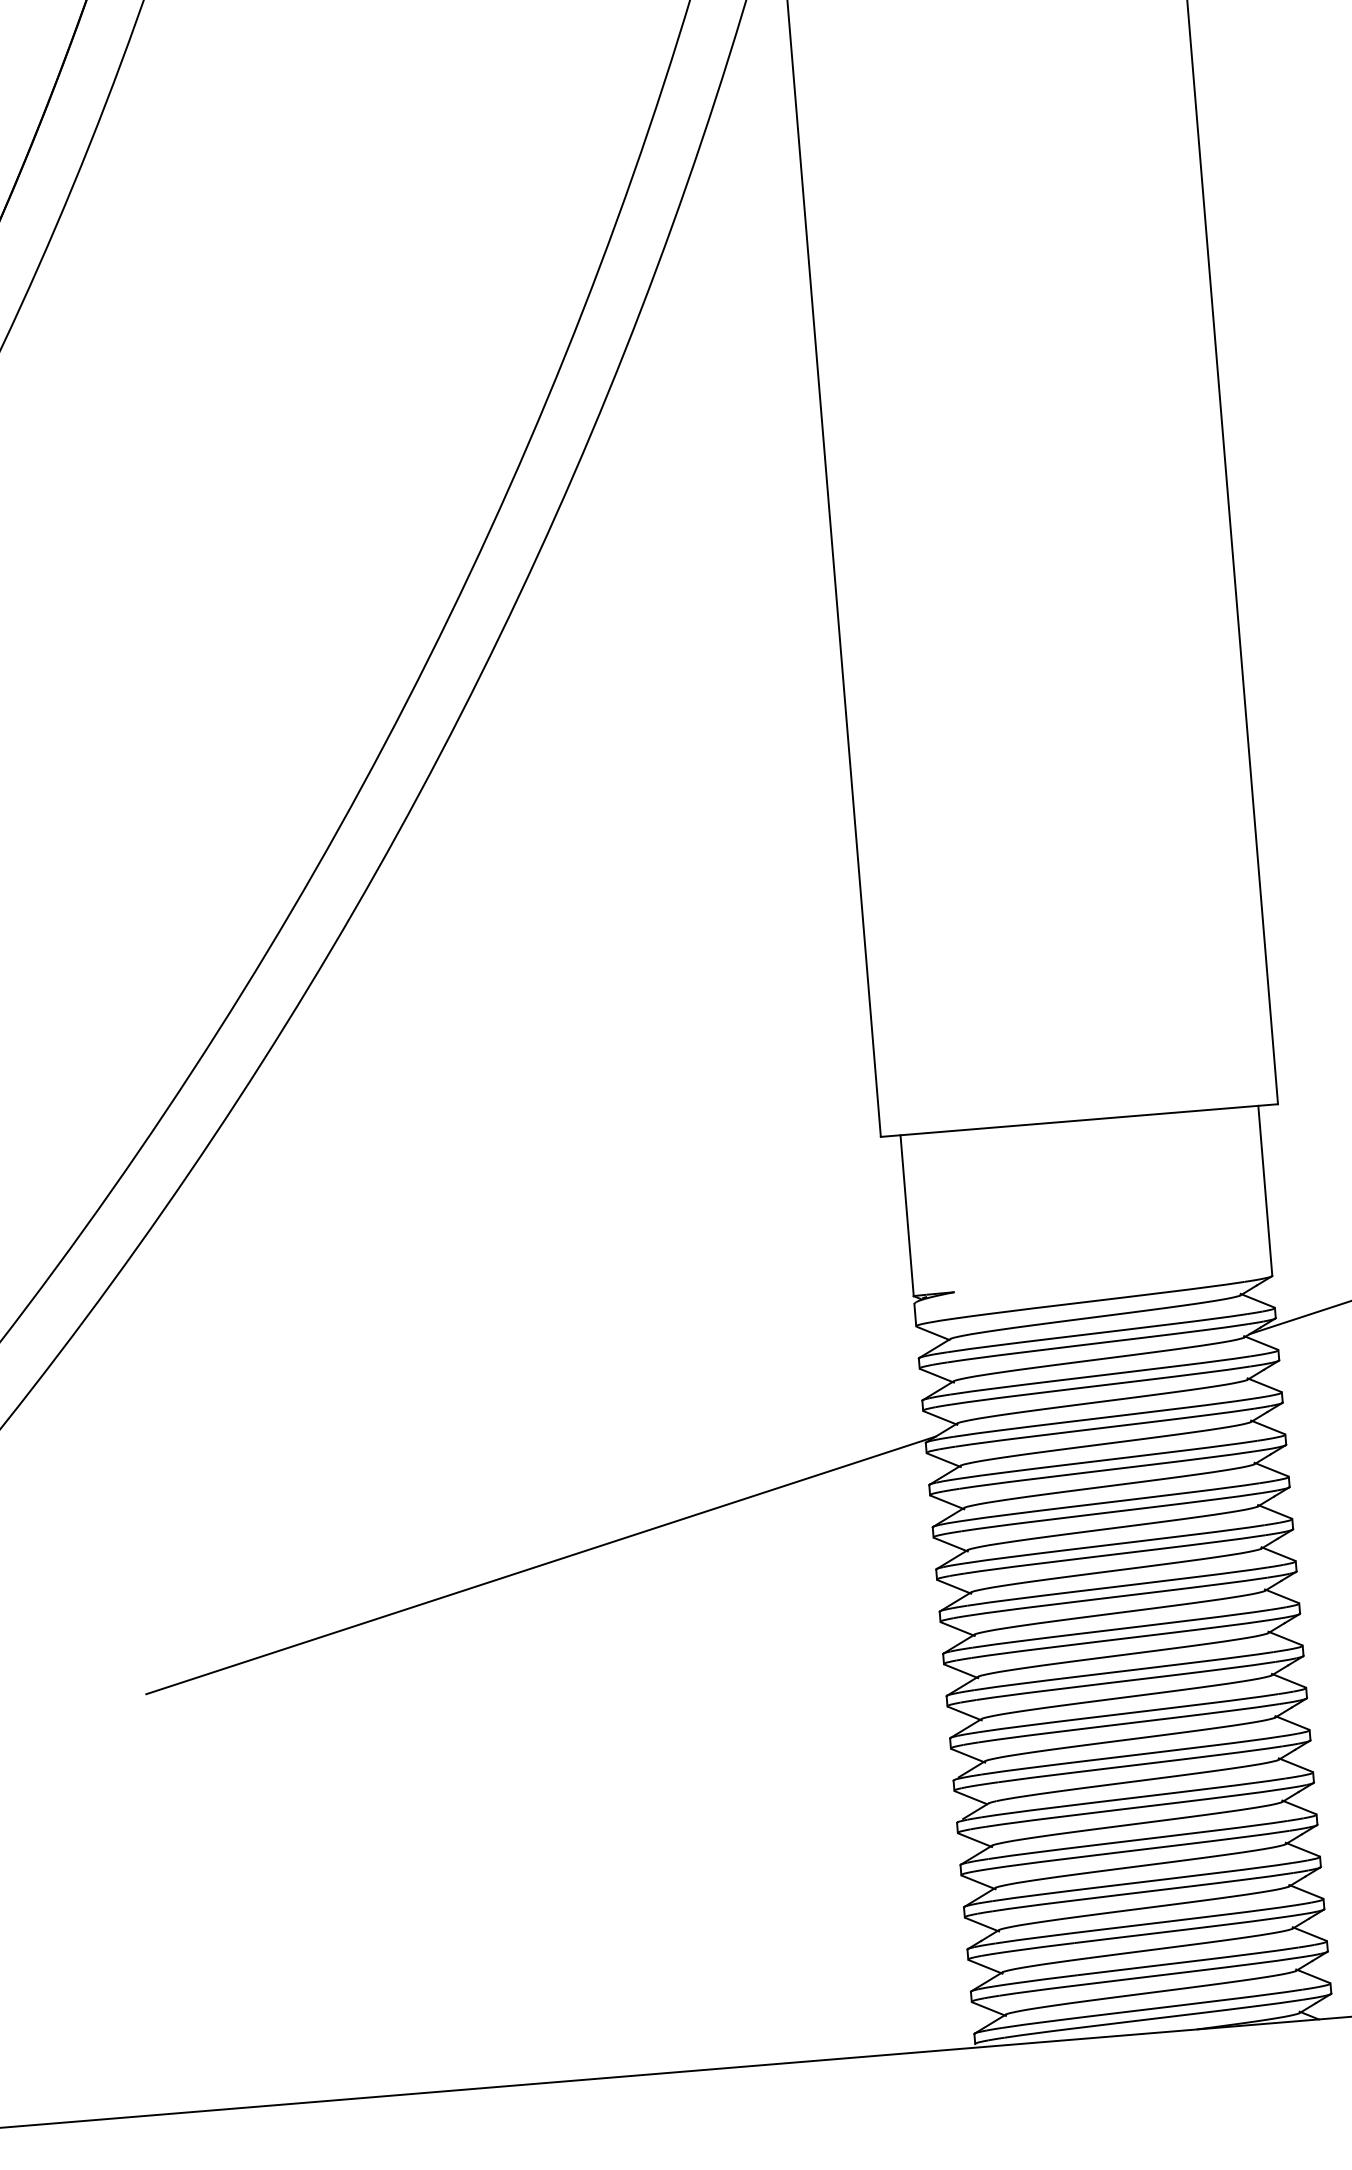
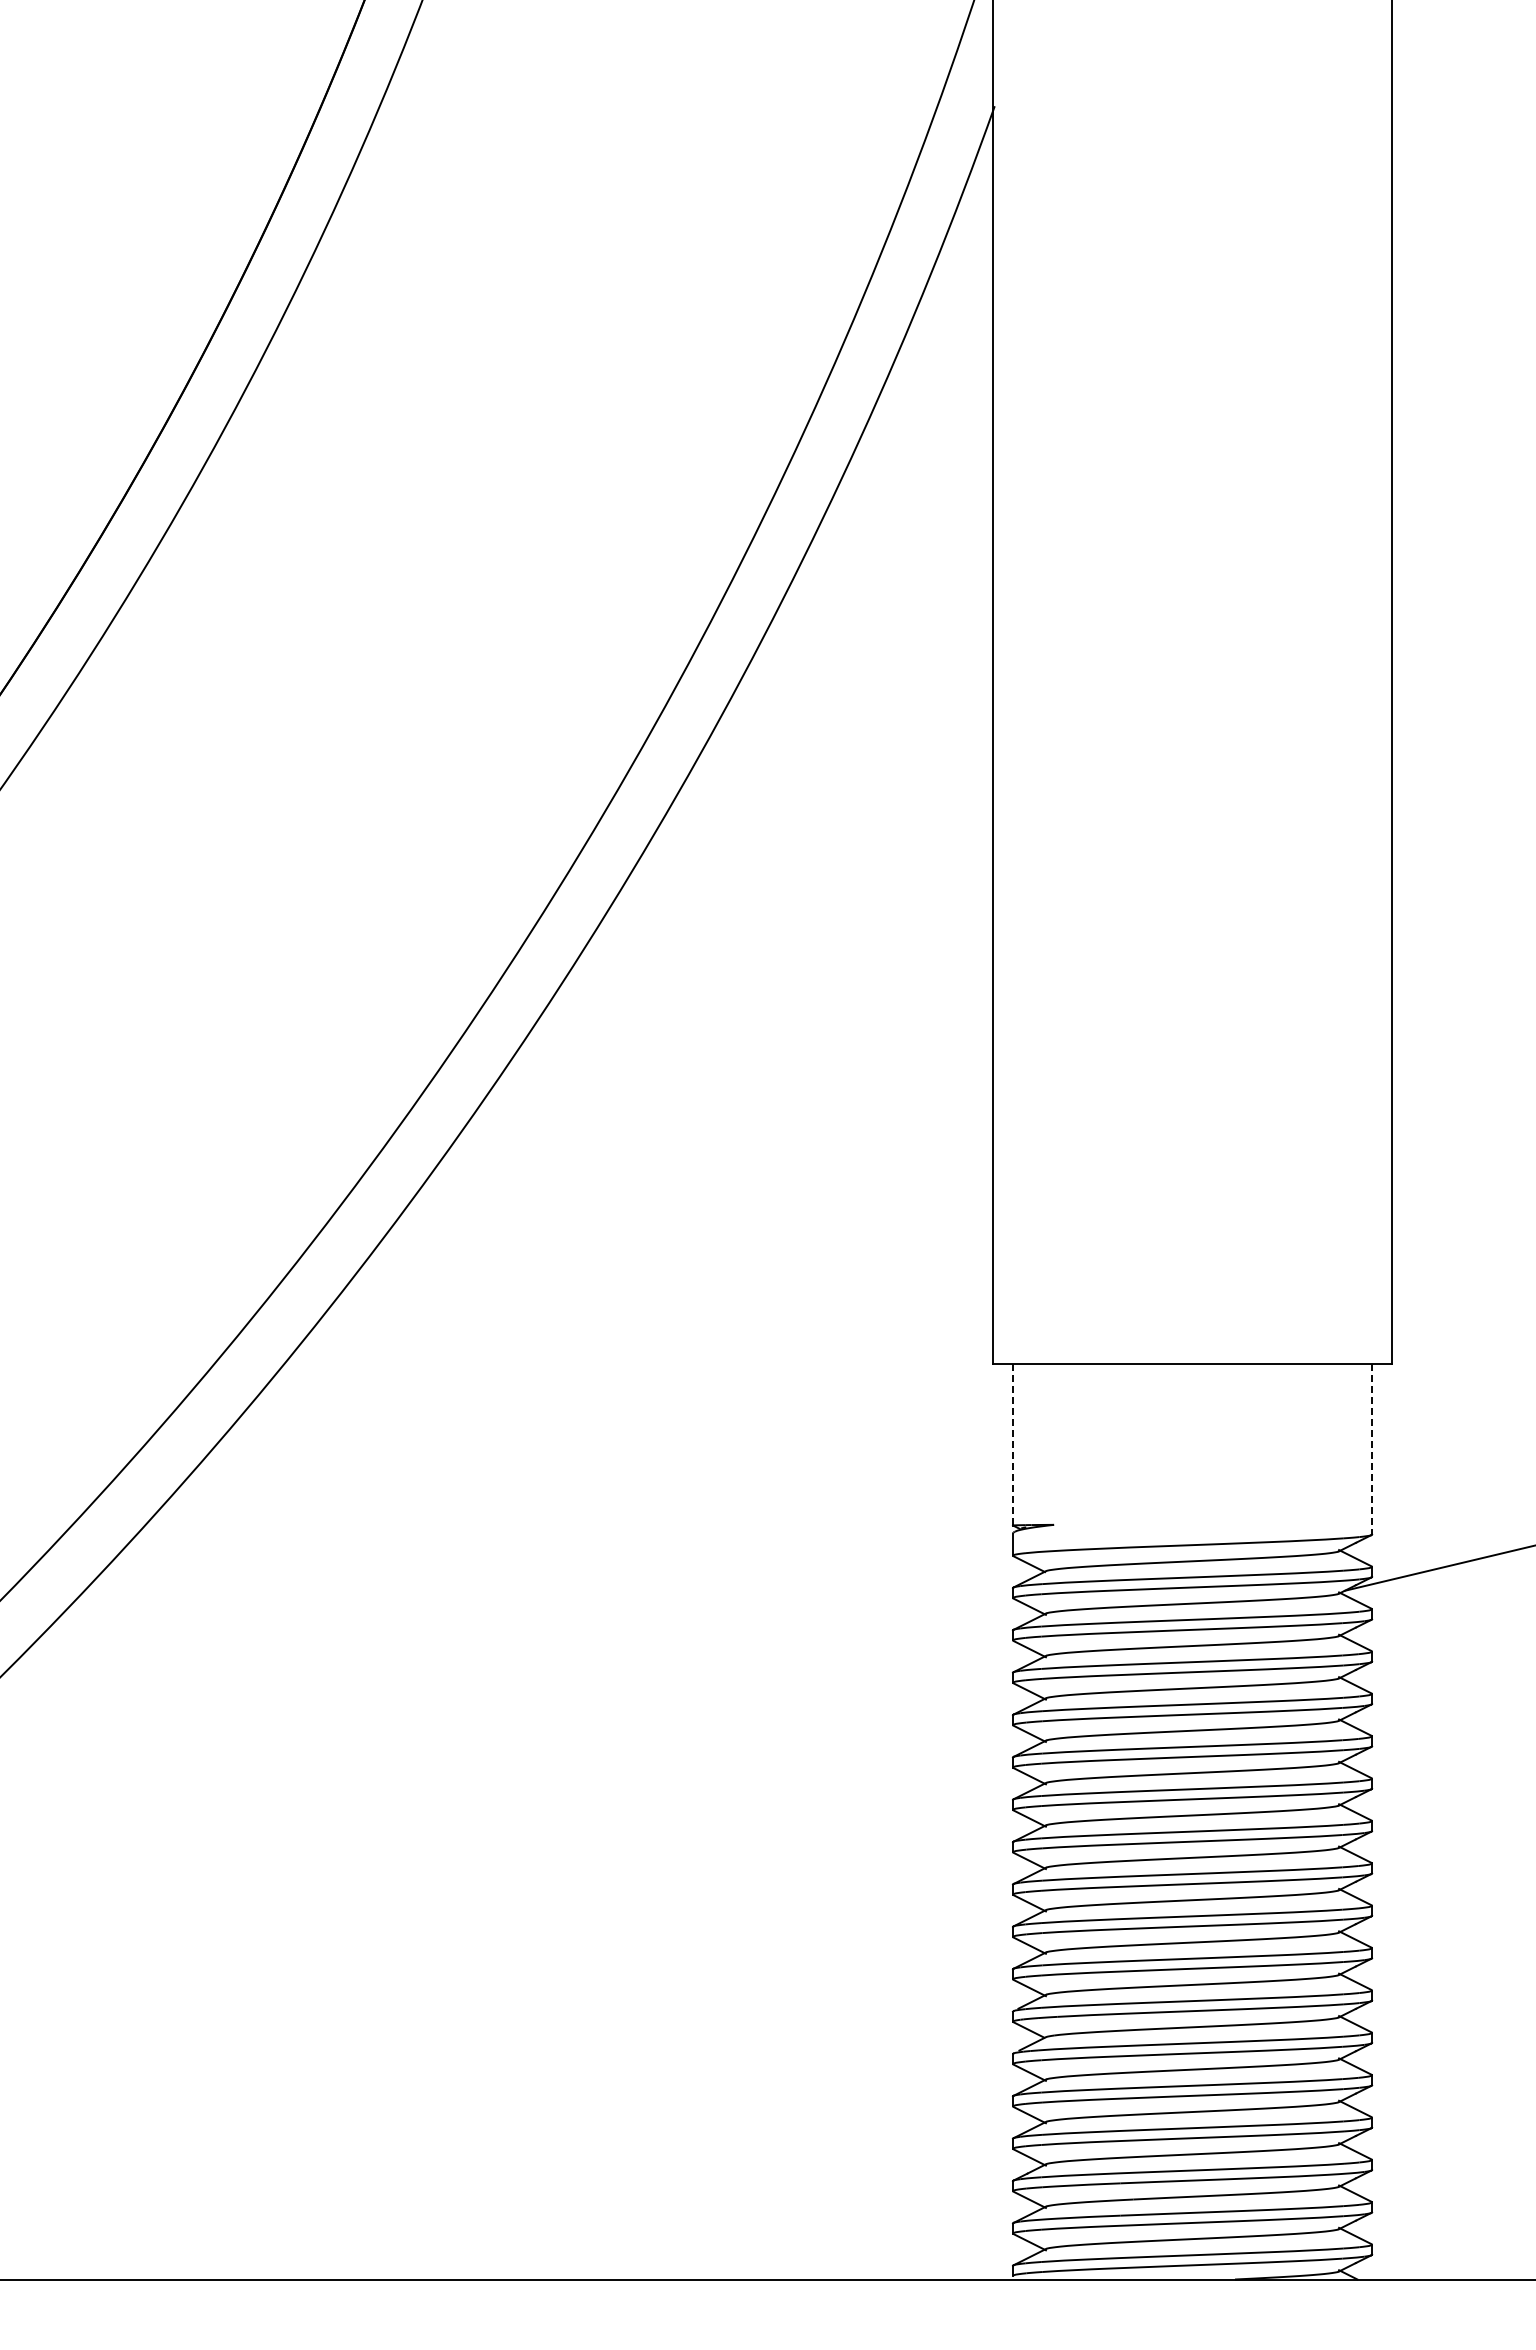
line: (1265, 1190) -> (1372, 1449), solid -> dashed
line: (907, 1215) -> (1013, 1444), solid -> dashed
line: (541, 1565) -> (619, 1763), removed

